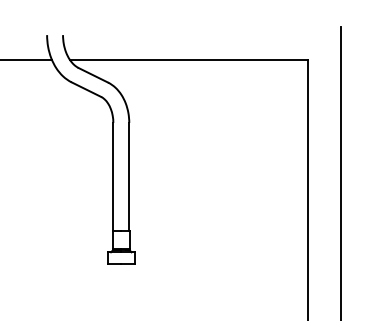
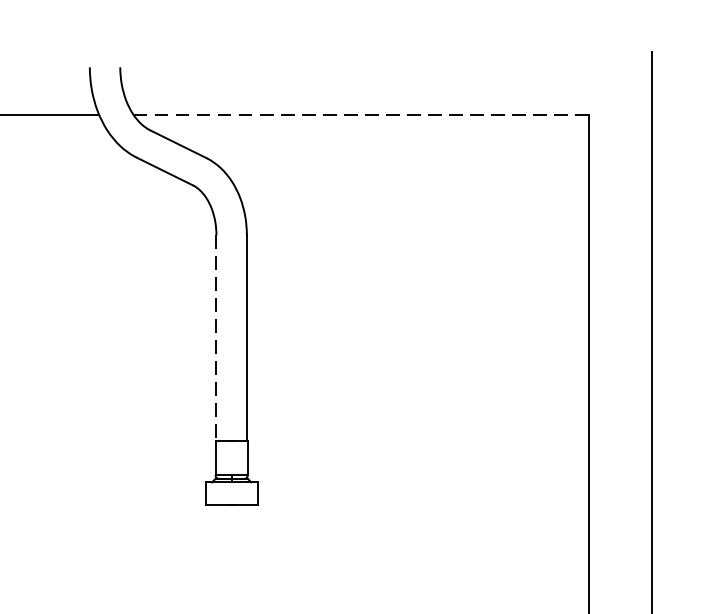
line: (188, 59) -> (360, 113), solid -> dashed
line: (113, 176) -> (216, 337), solid -> dashed

